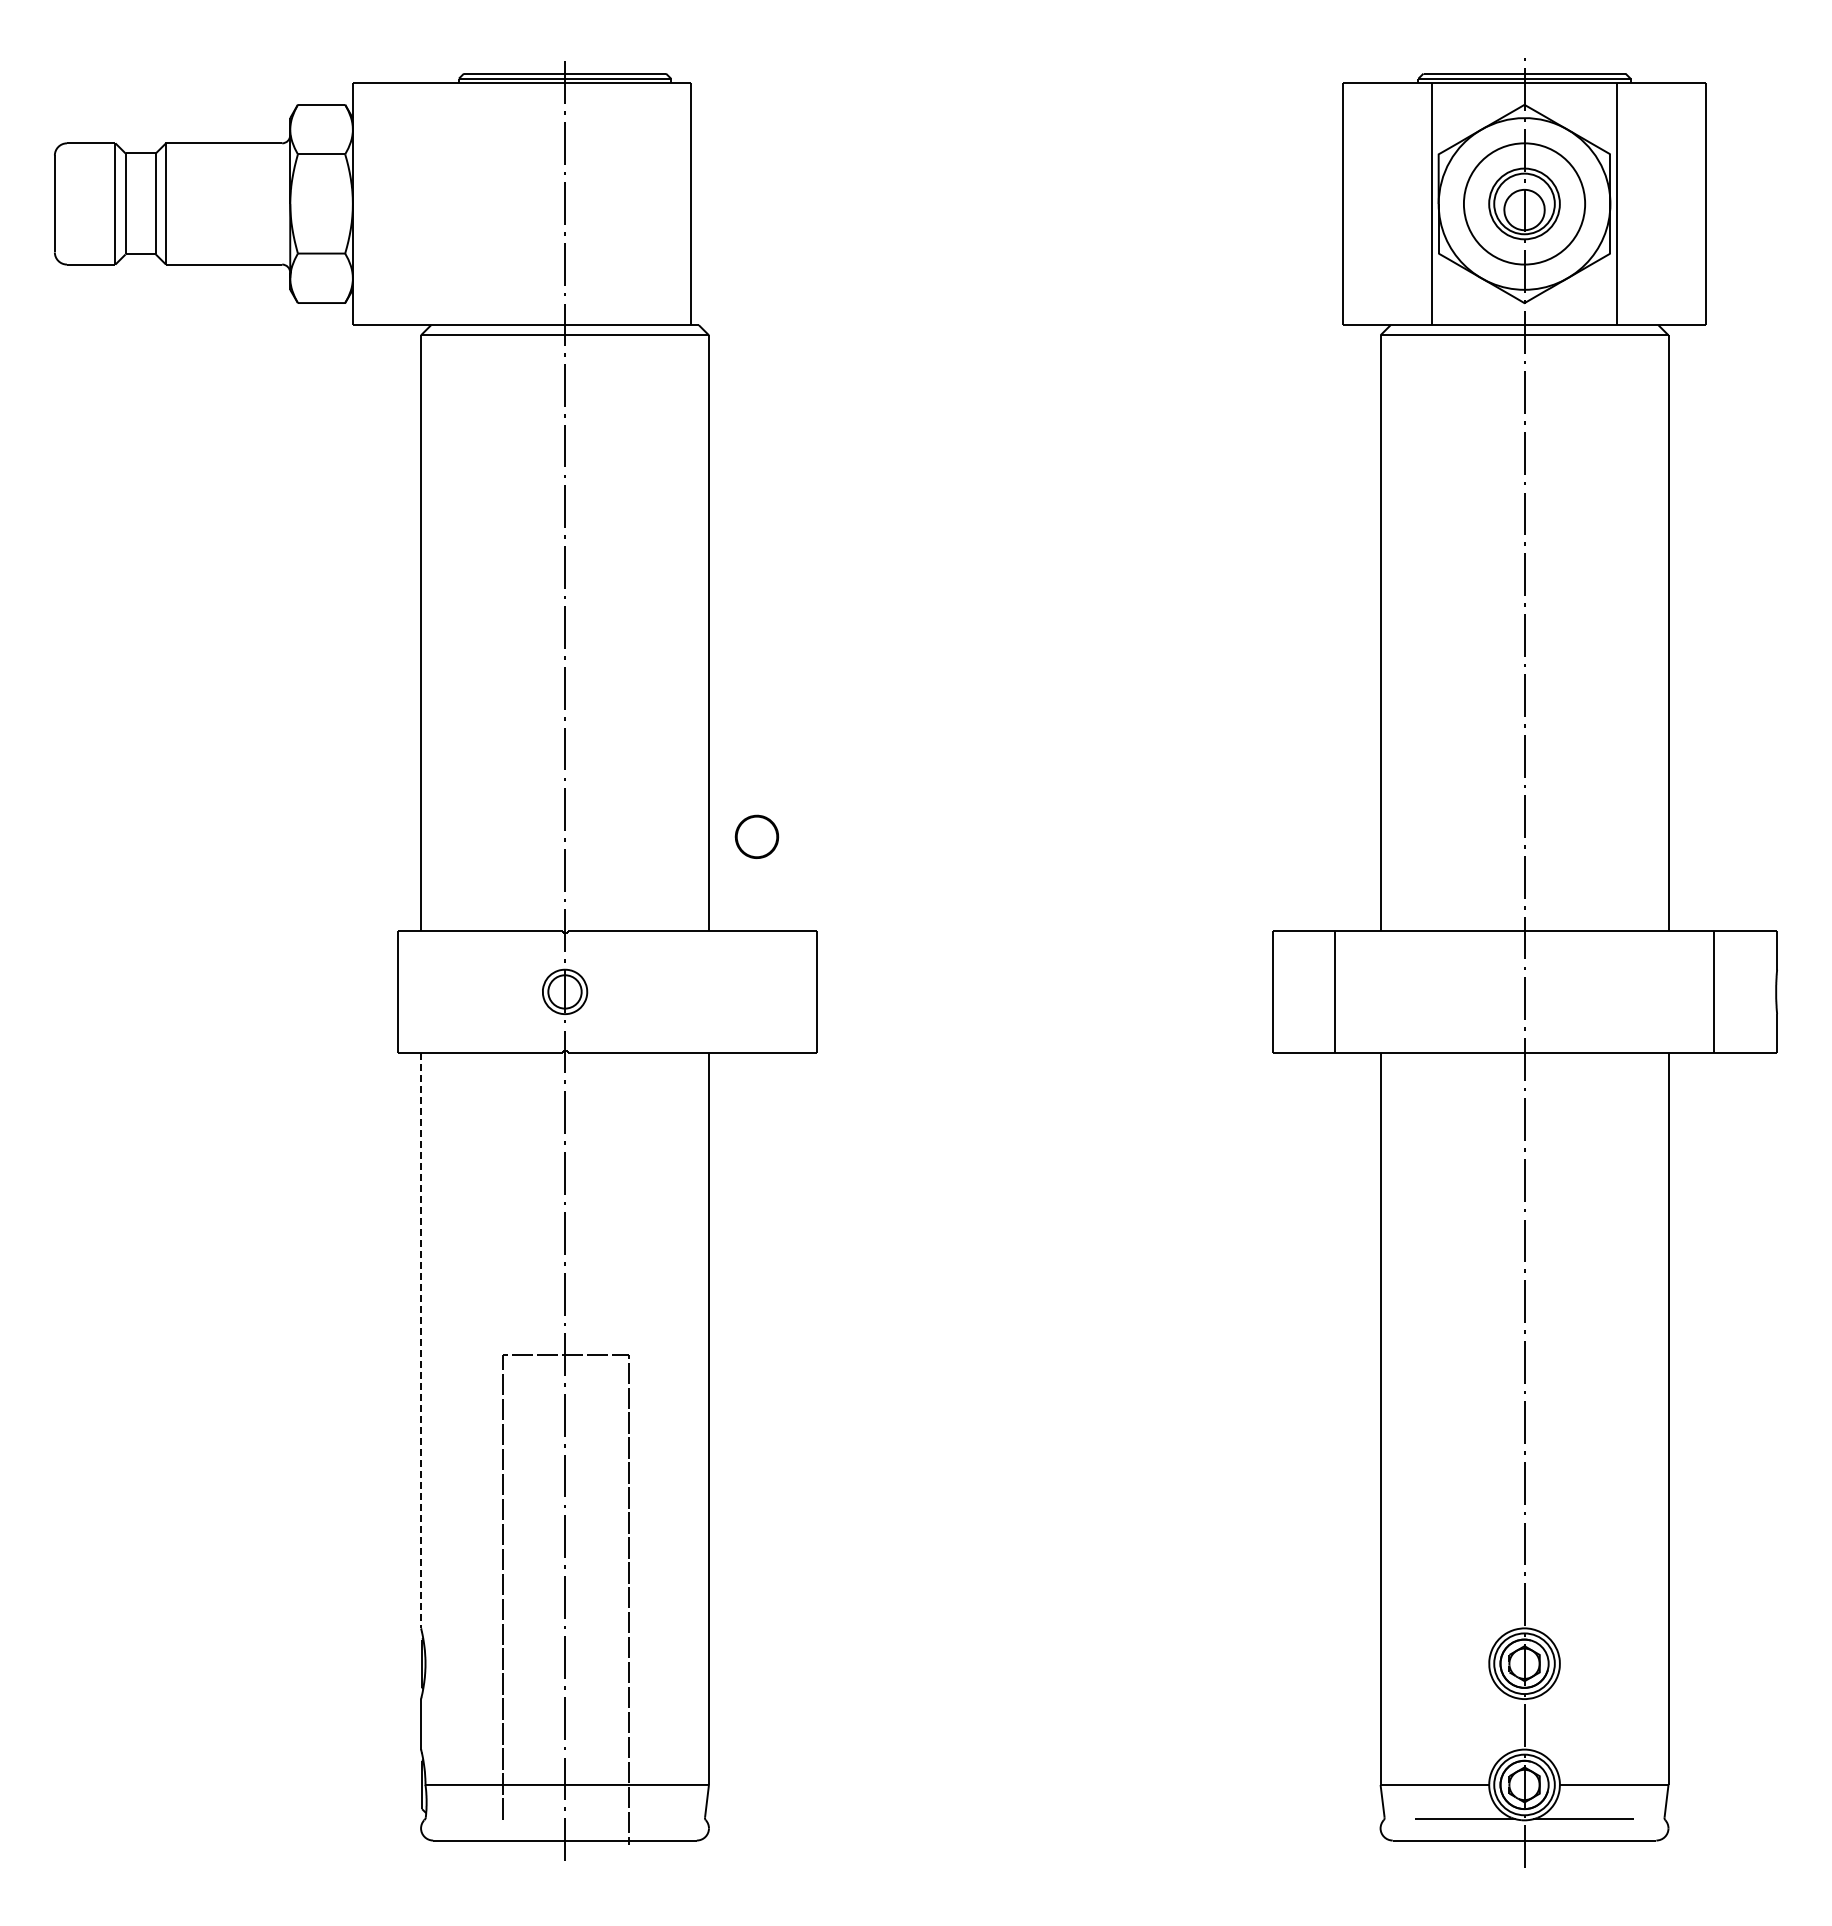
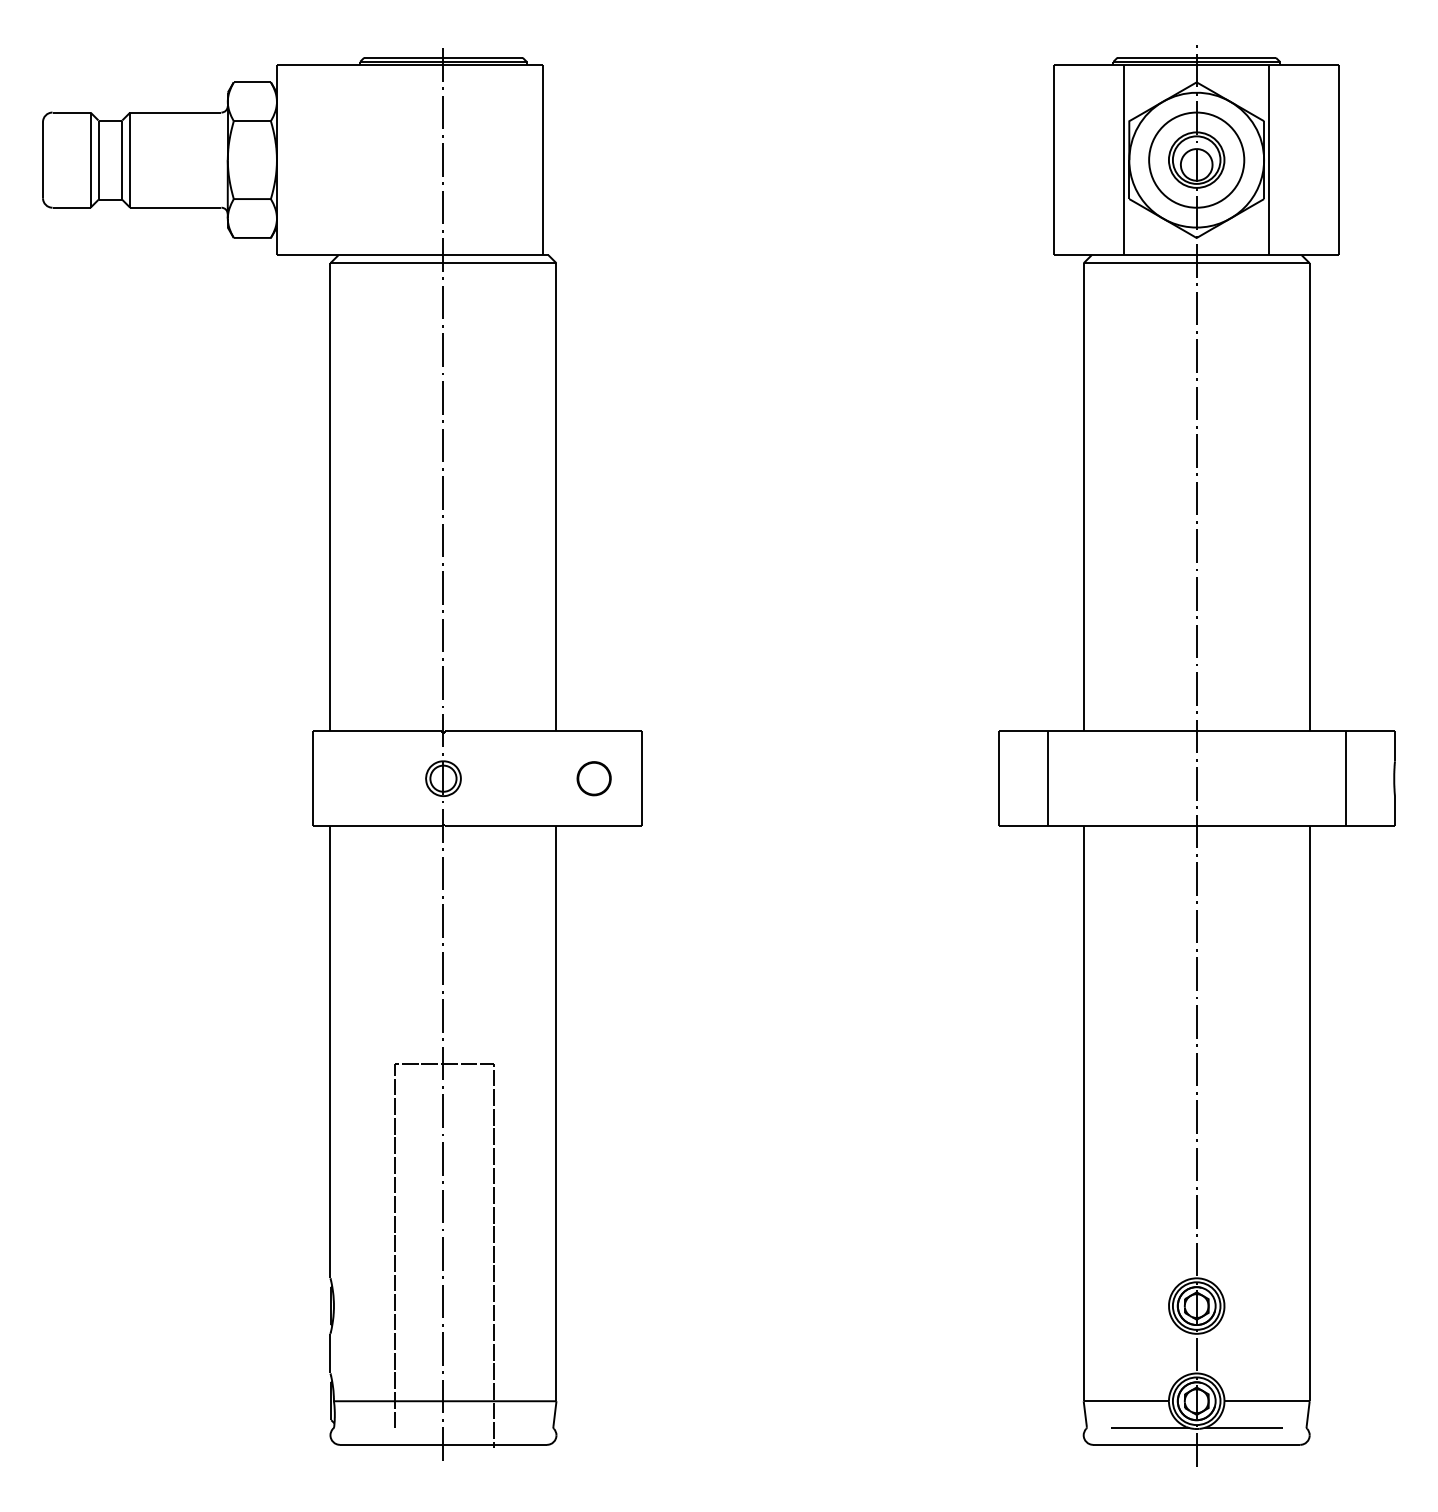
part: (756, 836) -> (593, 778), moved
line: (421, 1340) -> (330, 1052), dashed -> solid

